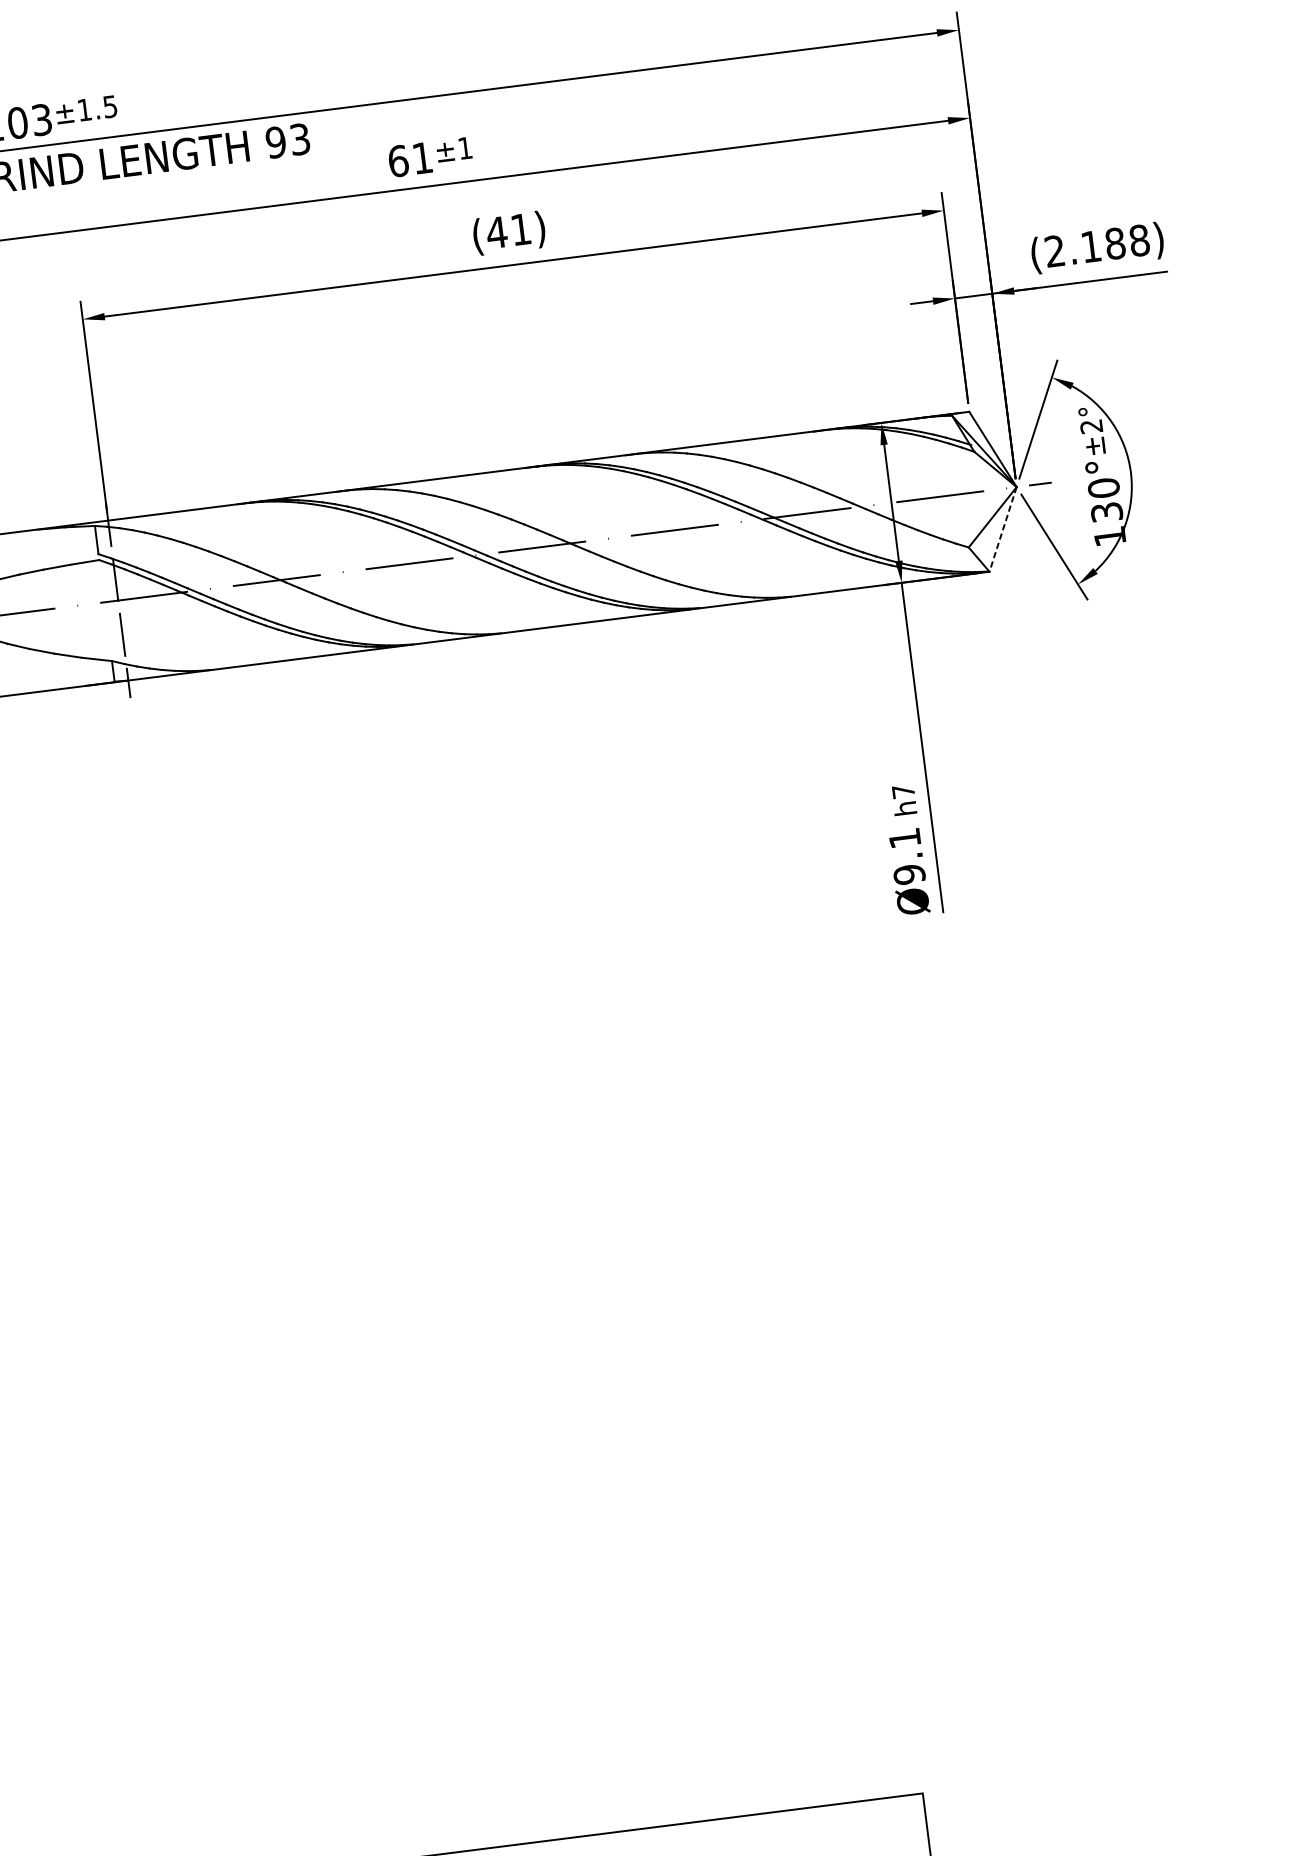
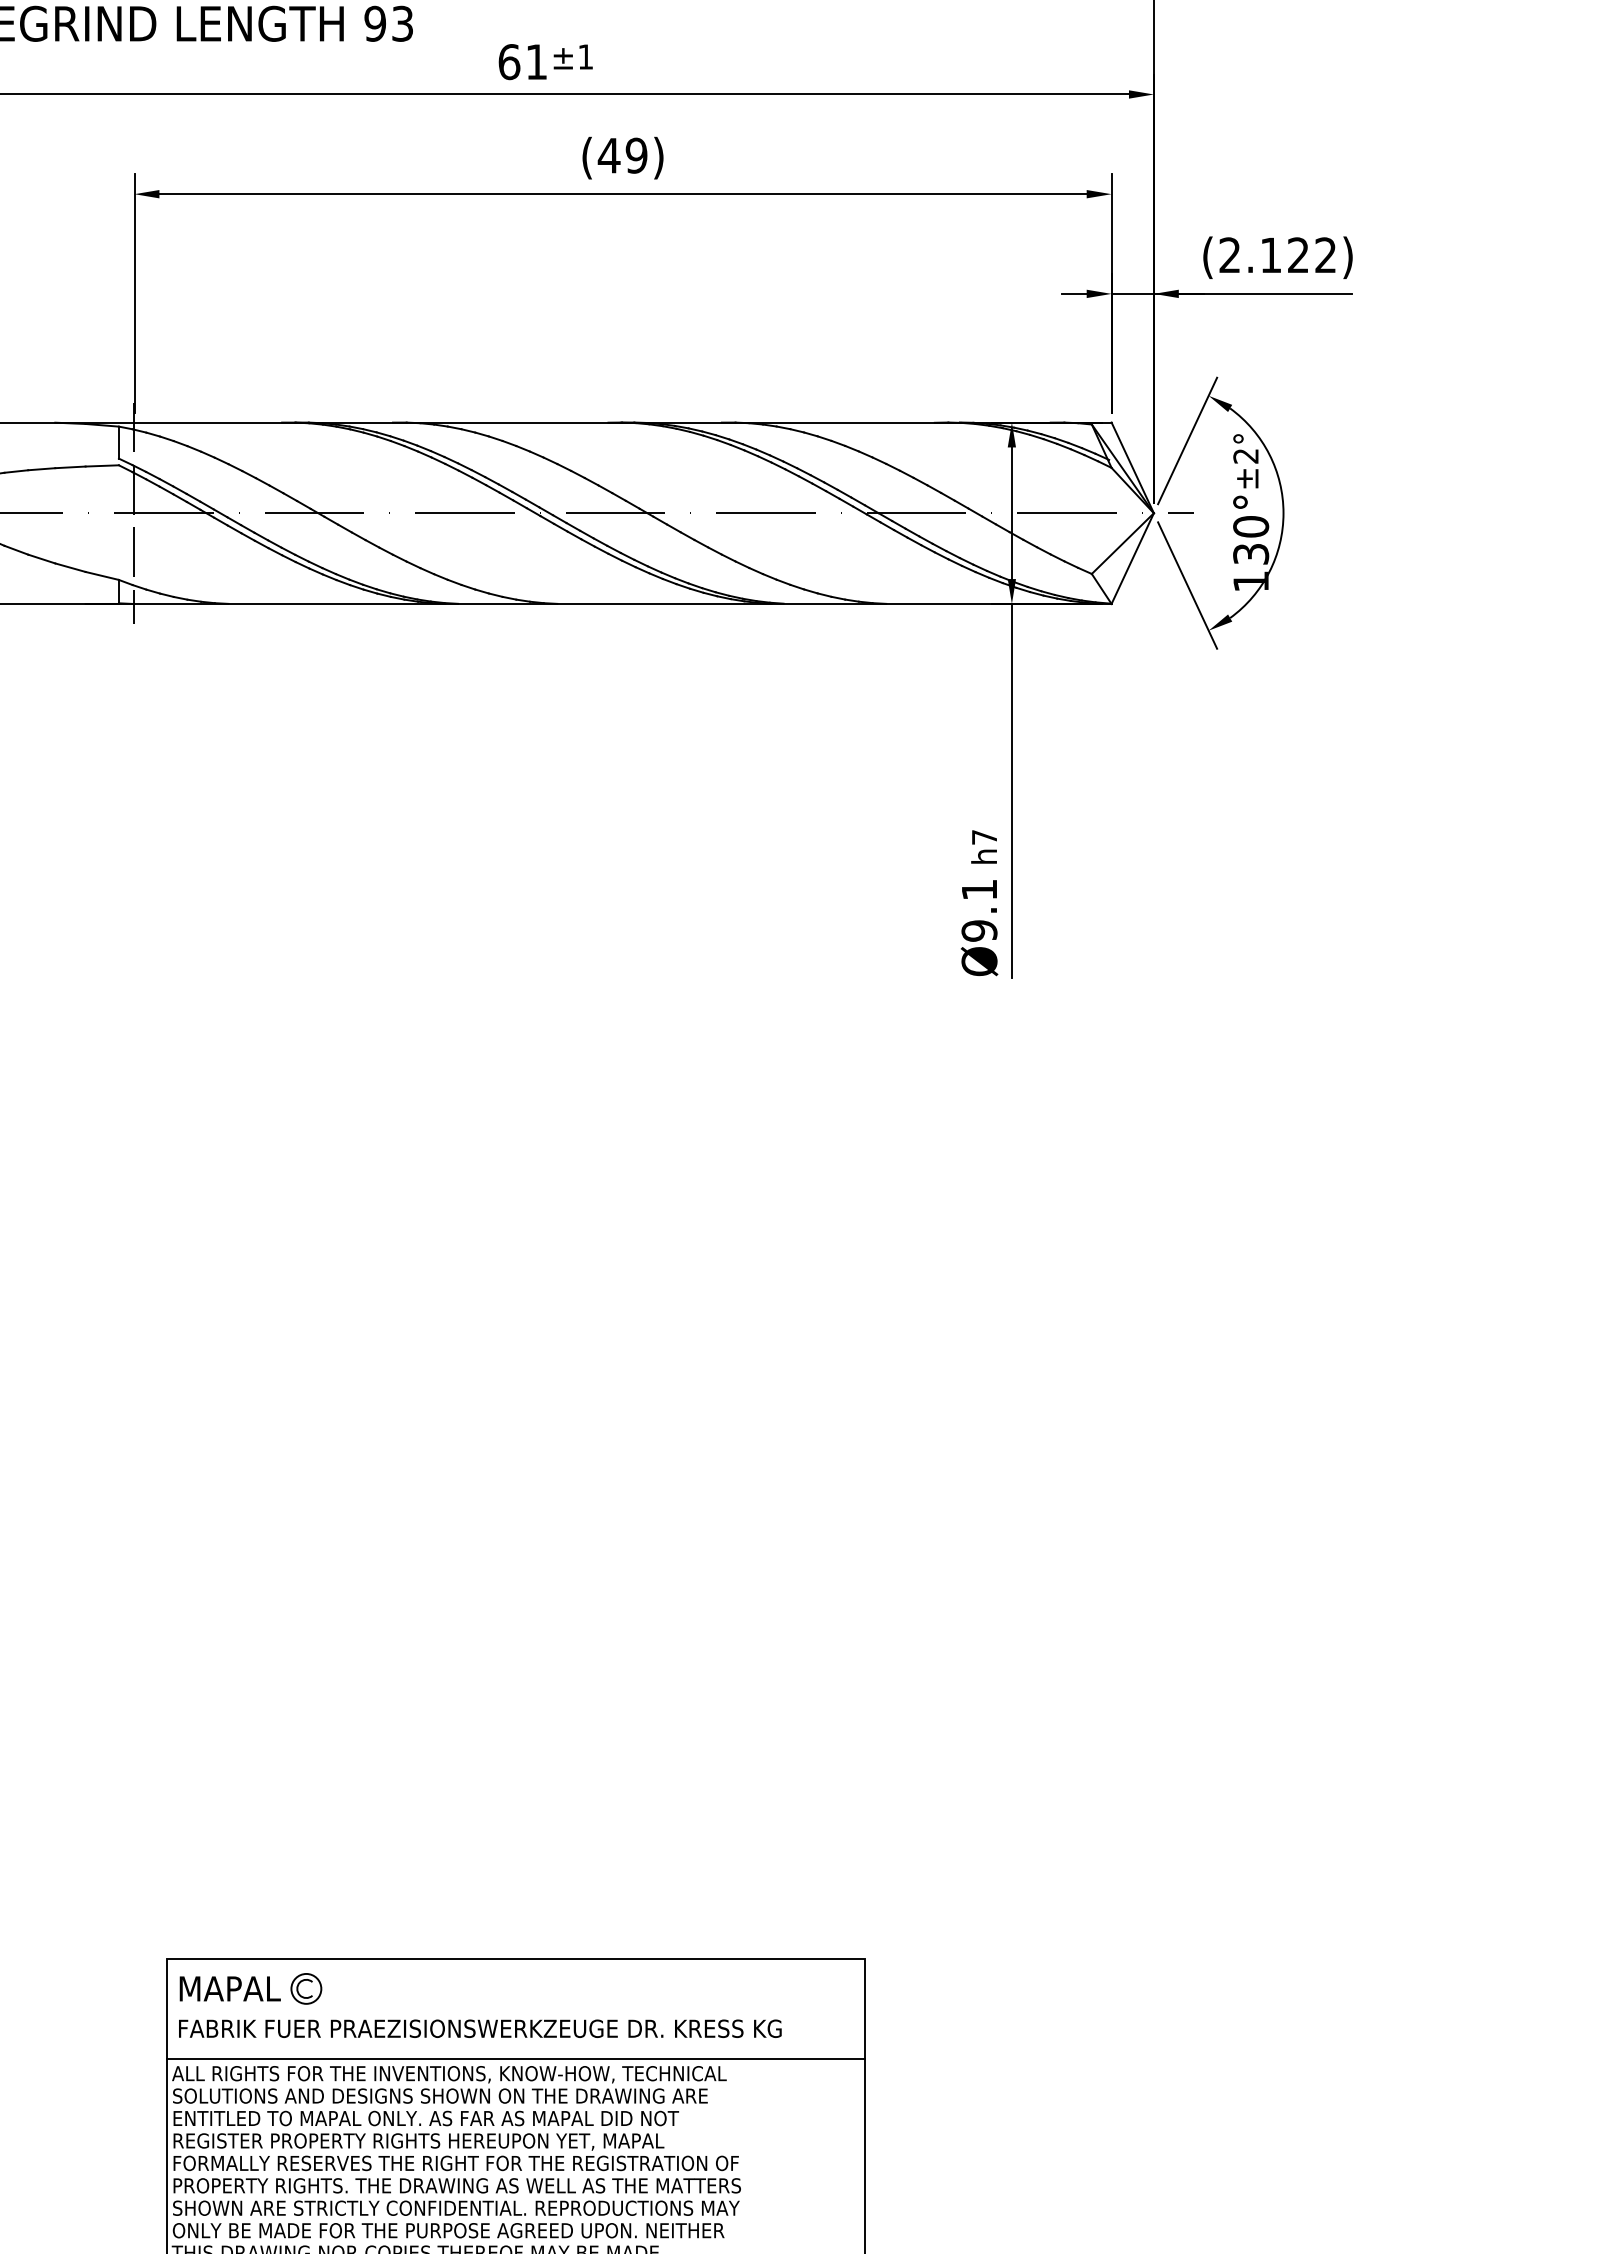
text: (520, 229) -> (636, 155), (41) -> (49)
text: (1126, 242) -> (1311, 255), (2.188) -> (2.122)
line: (1002, 530) -> (1132, 559), dashed -> solid

